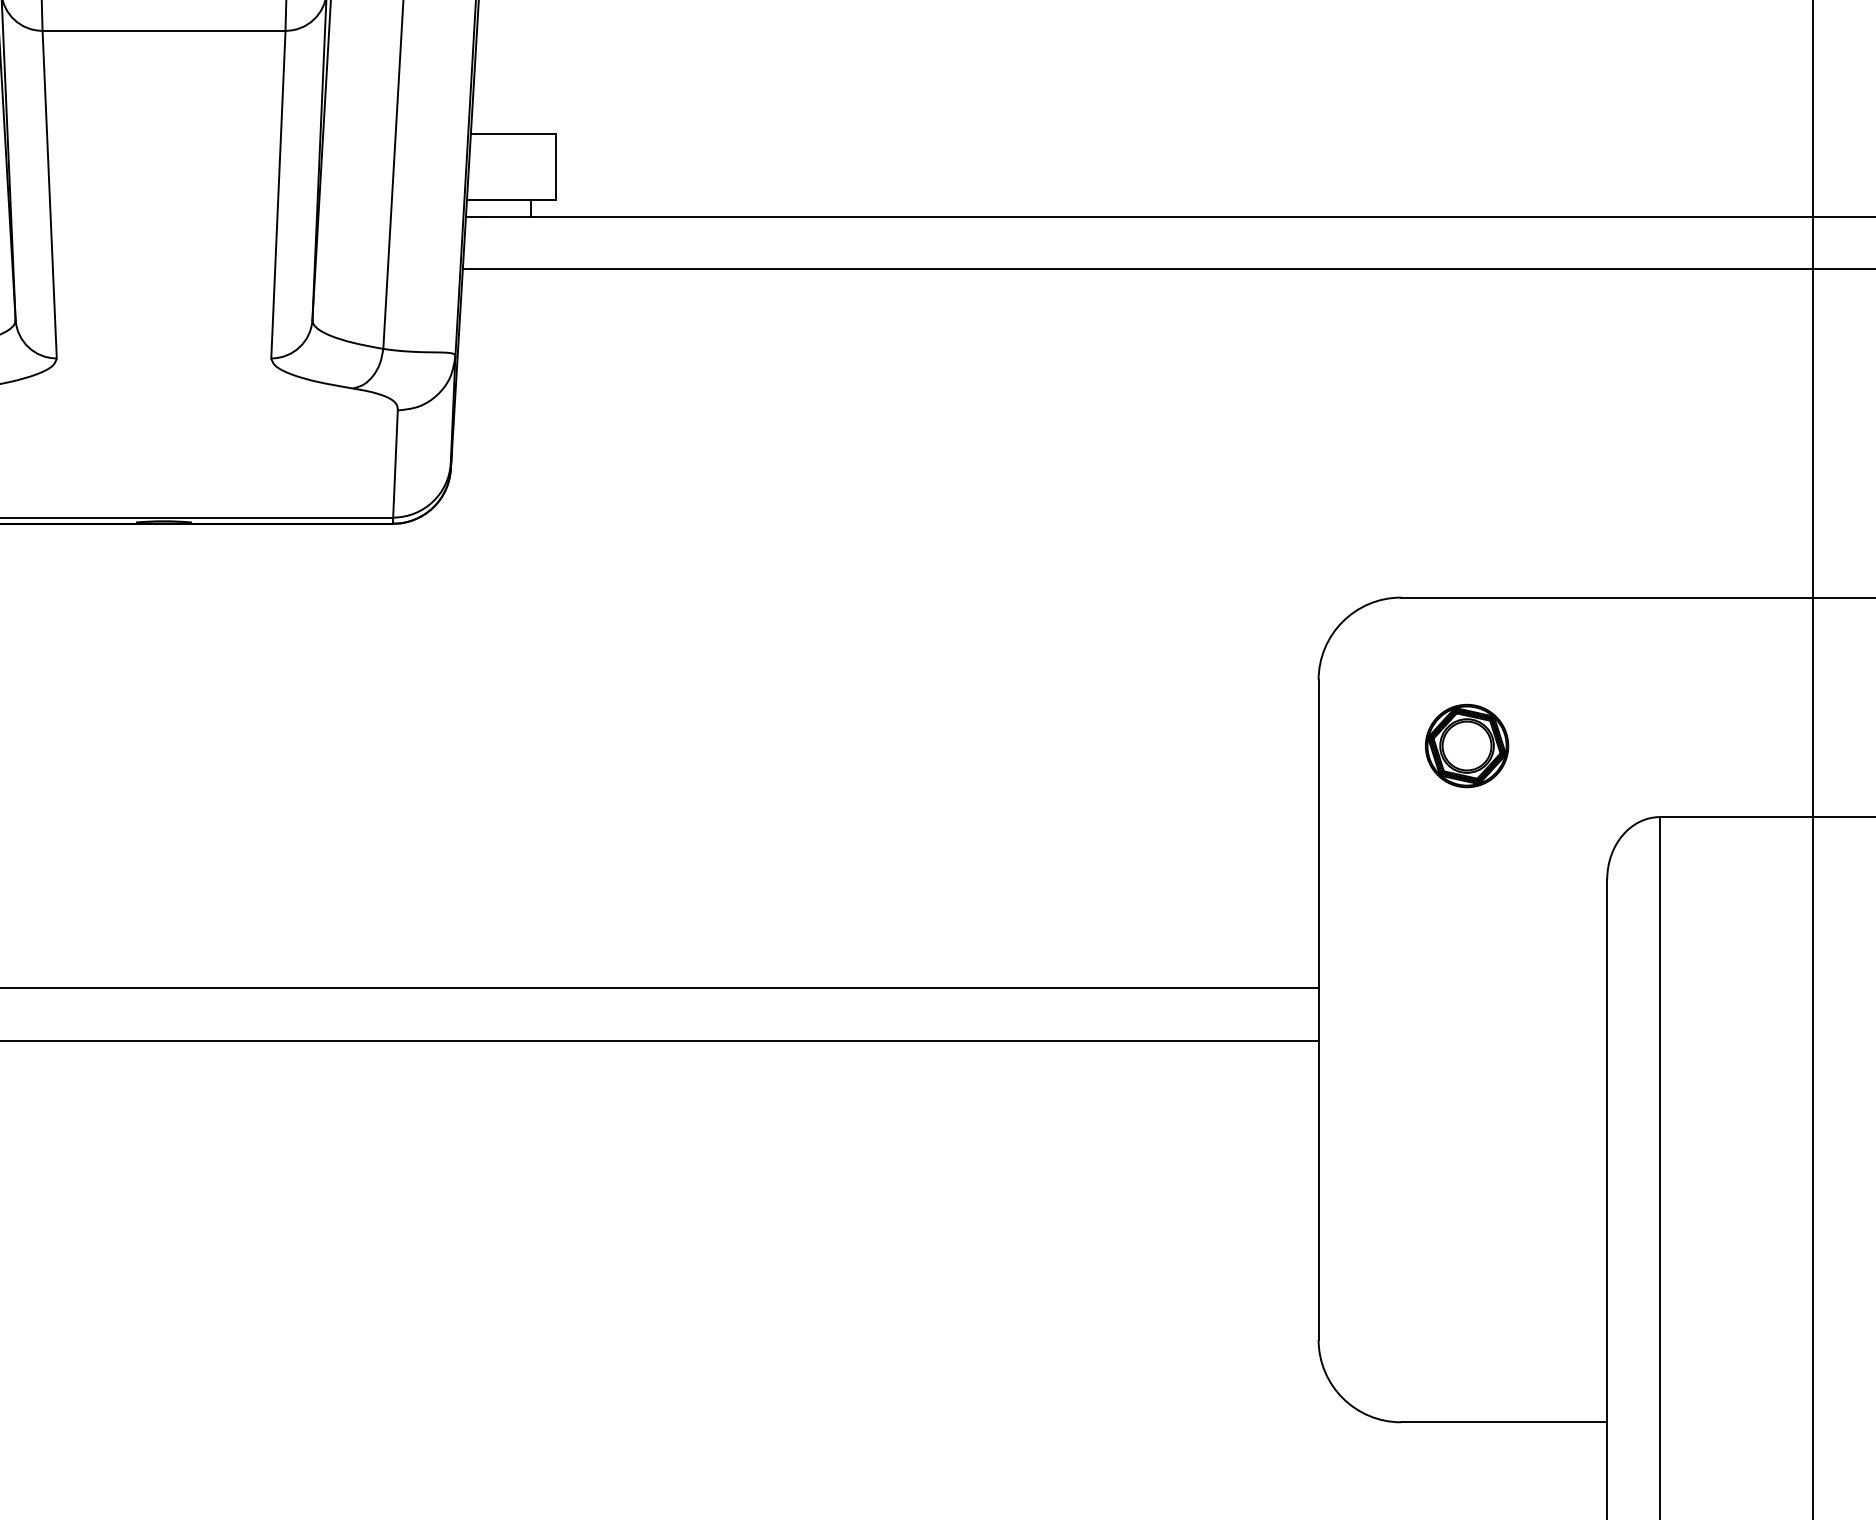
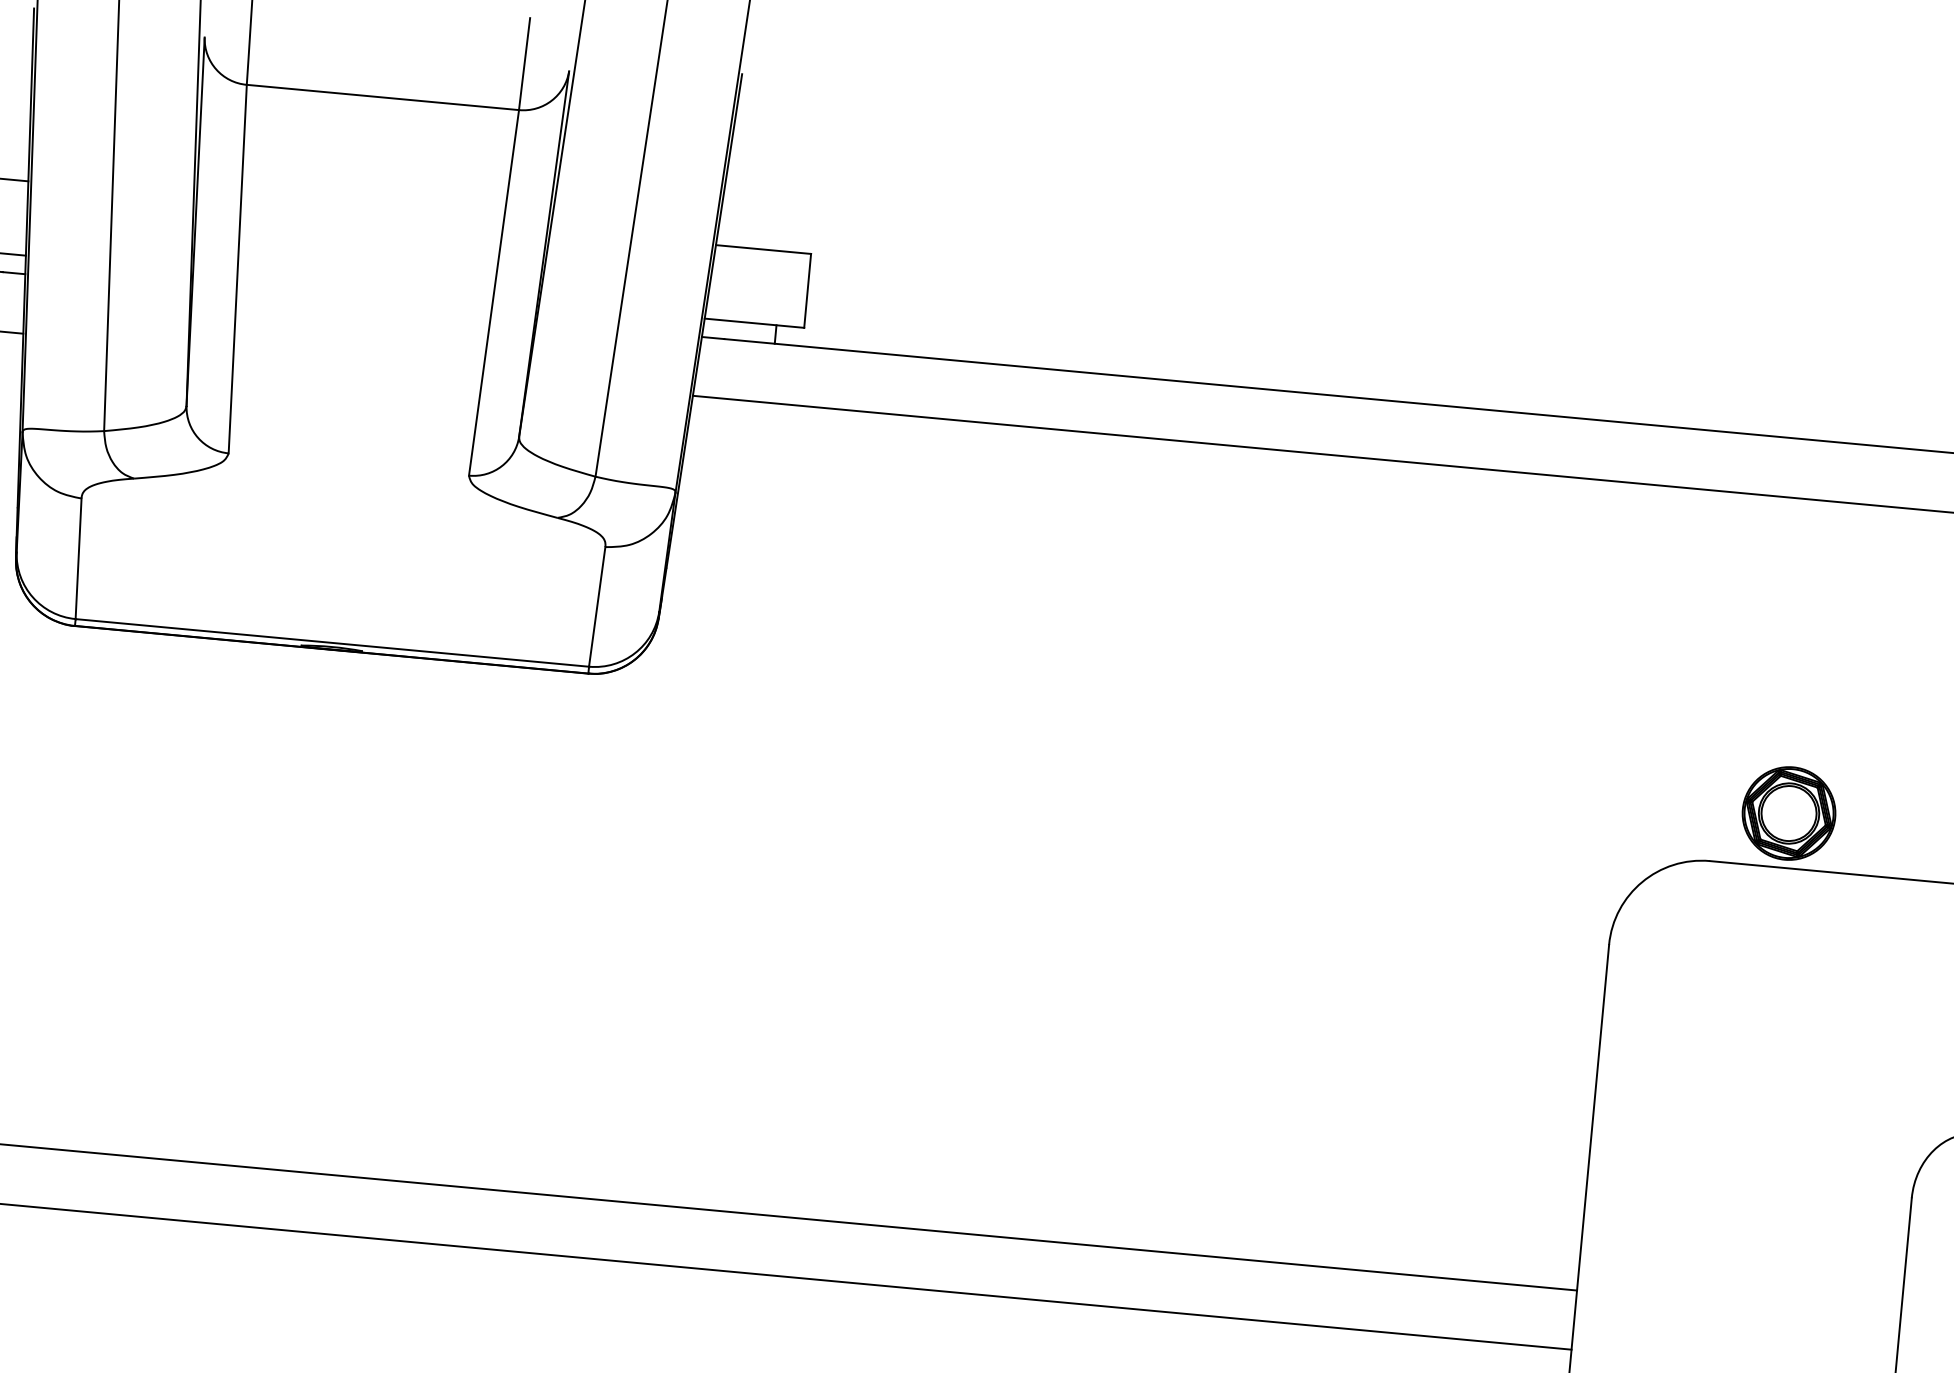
part: (1467, 745) -> (1789, 812), moved

